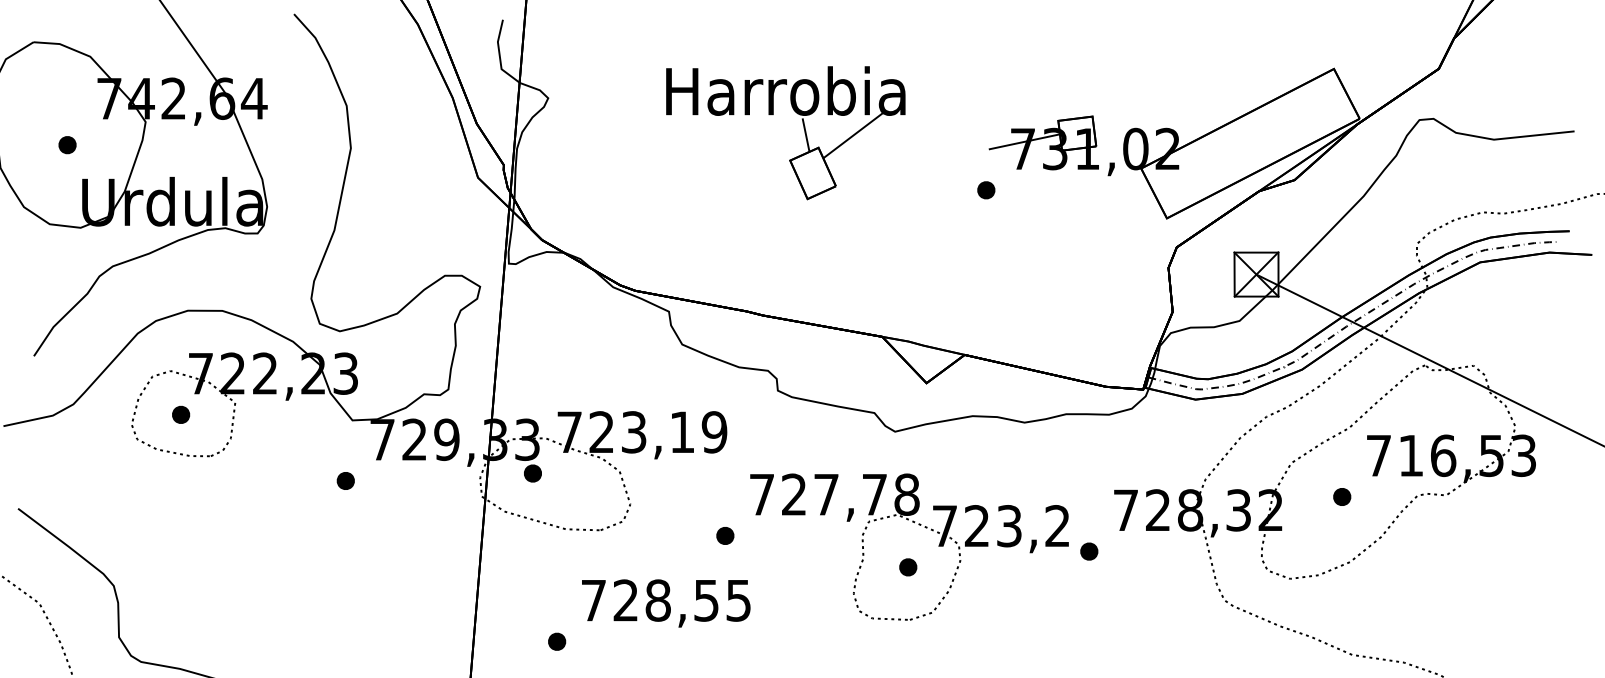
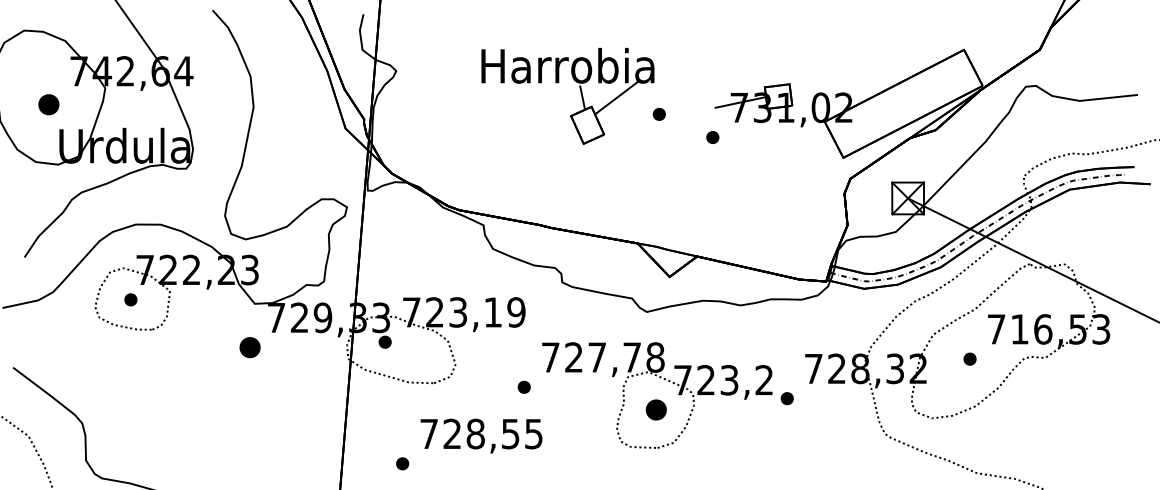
part: (67, 145) -> (48, 105), size x1.6
part: (912, 158) -> (659, 114), added
part: (345, 480) -> (249, 347), size x1.6
part: (908, 567) -> (656, 410), size x1.6

